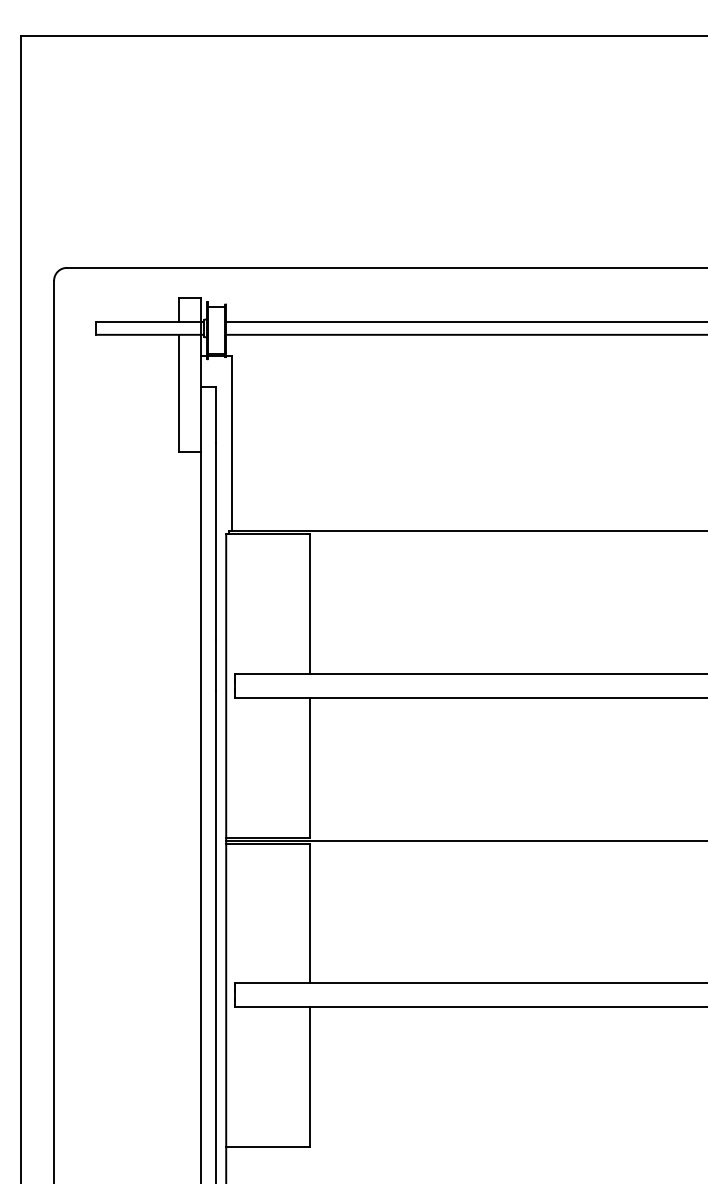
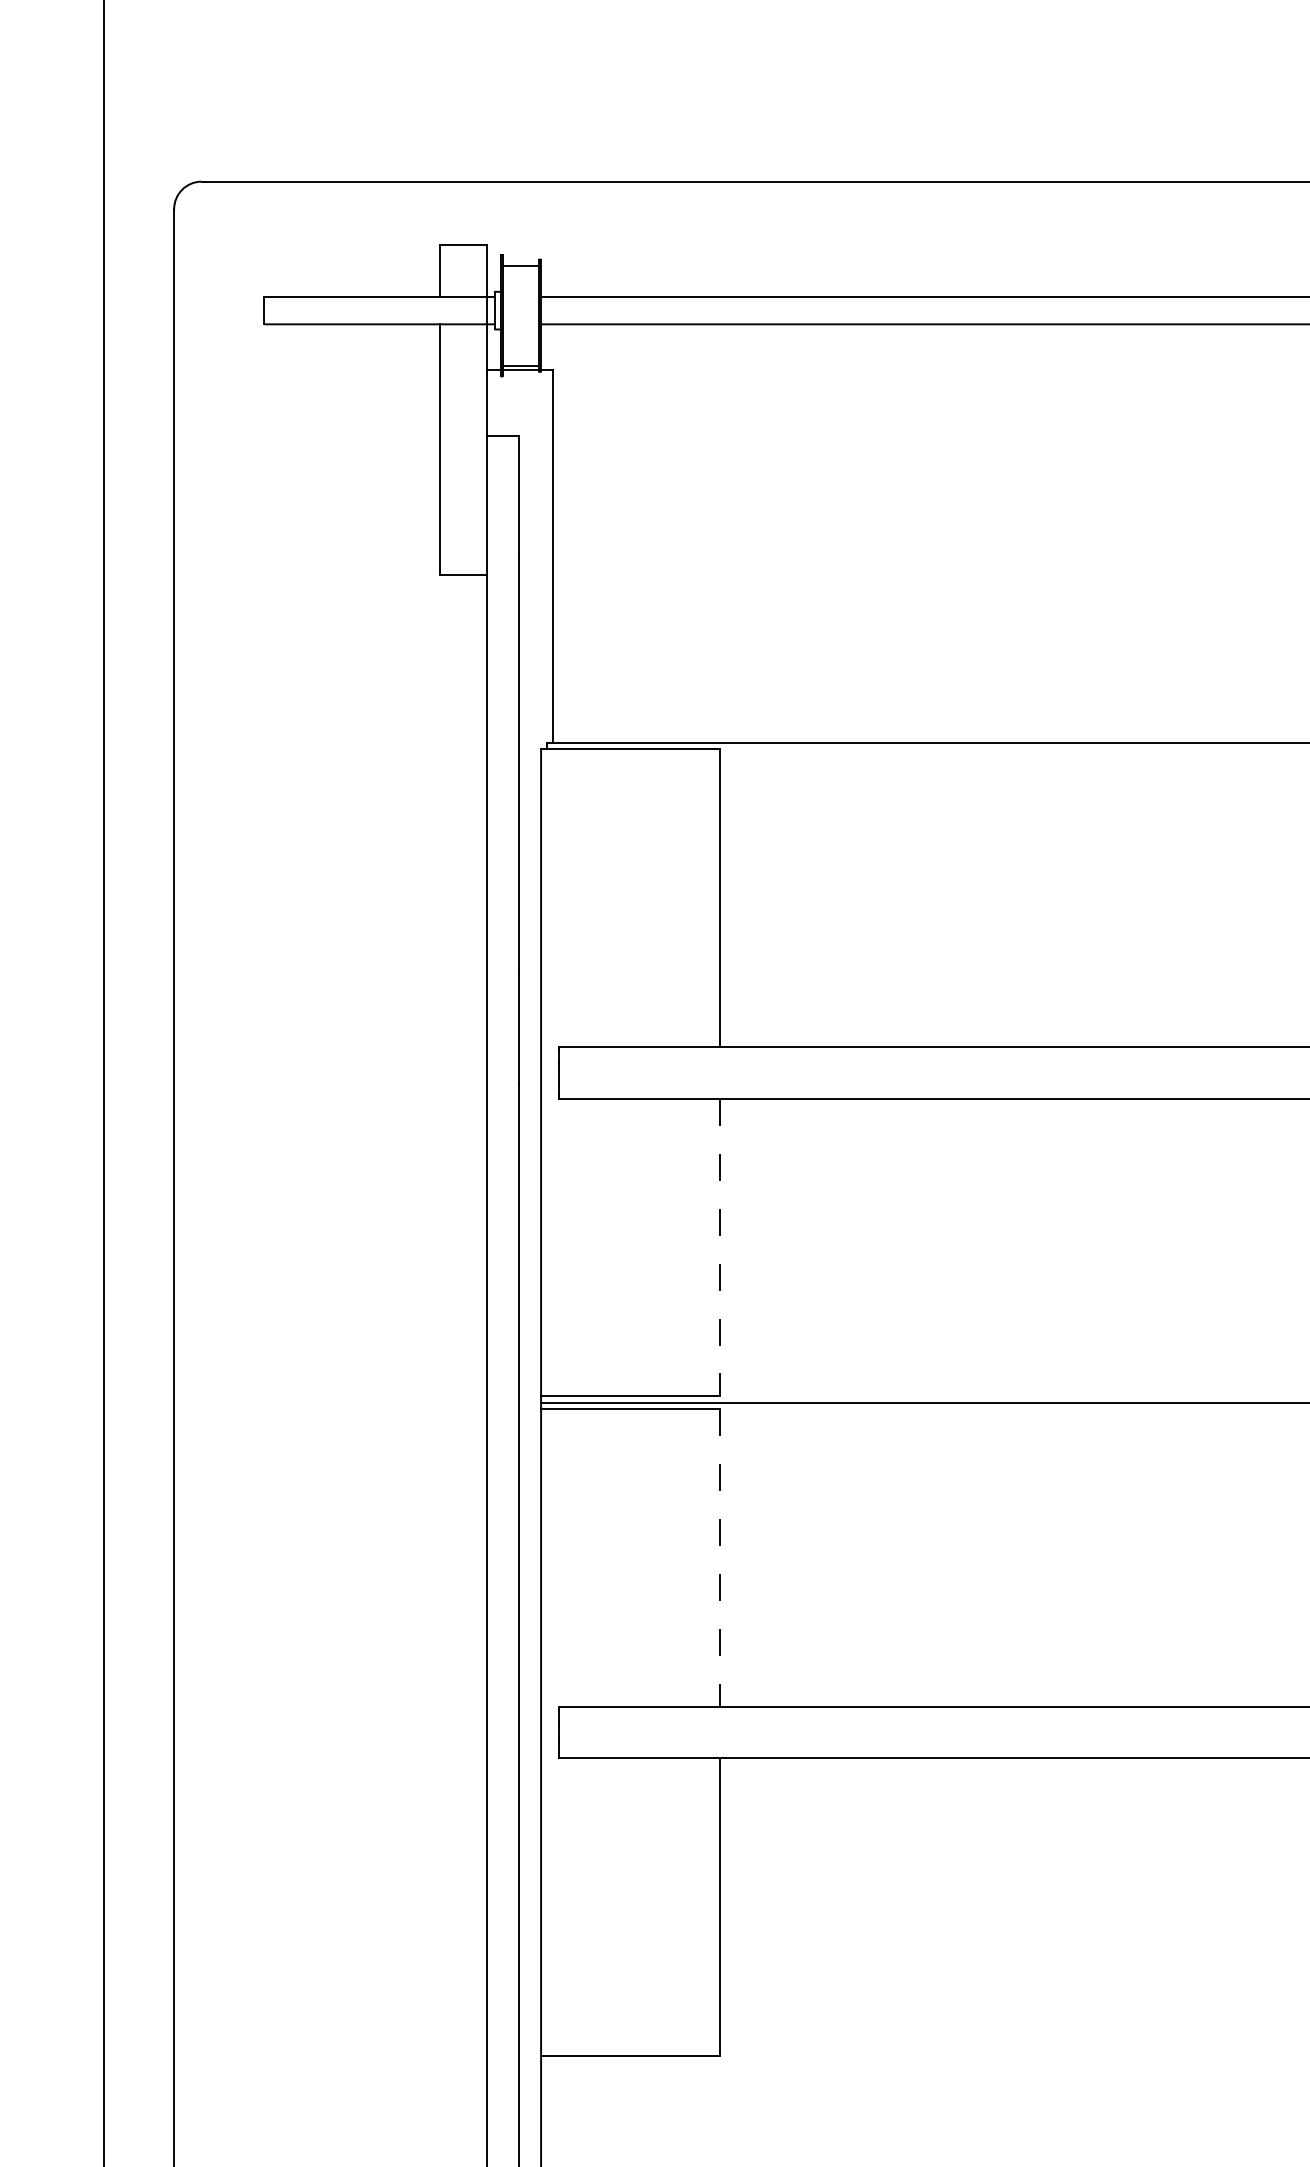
line: (309, 767) -> (718, 1246), solid -> dashed
line: (309, 913) -> (718, 1557), solid -> dashed

